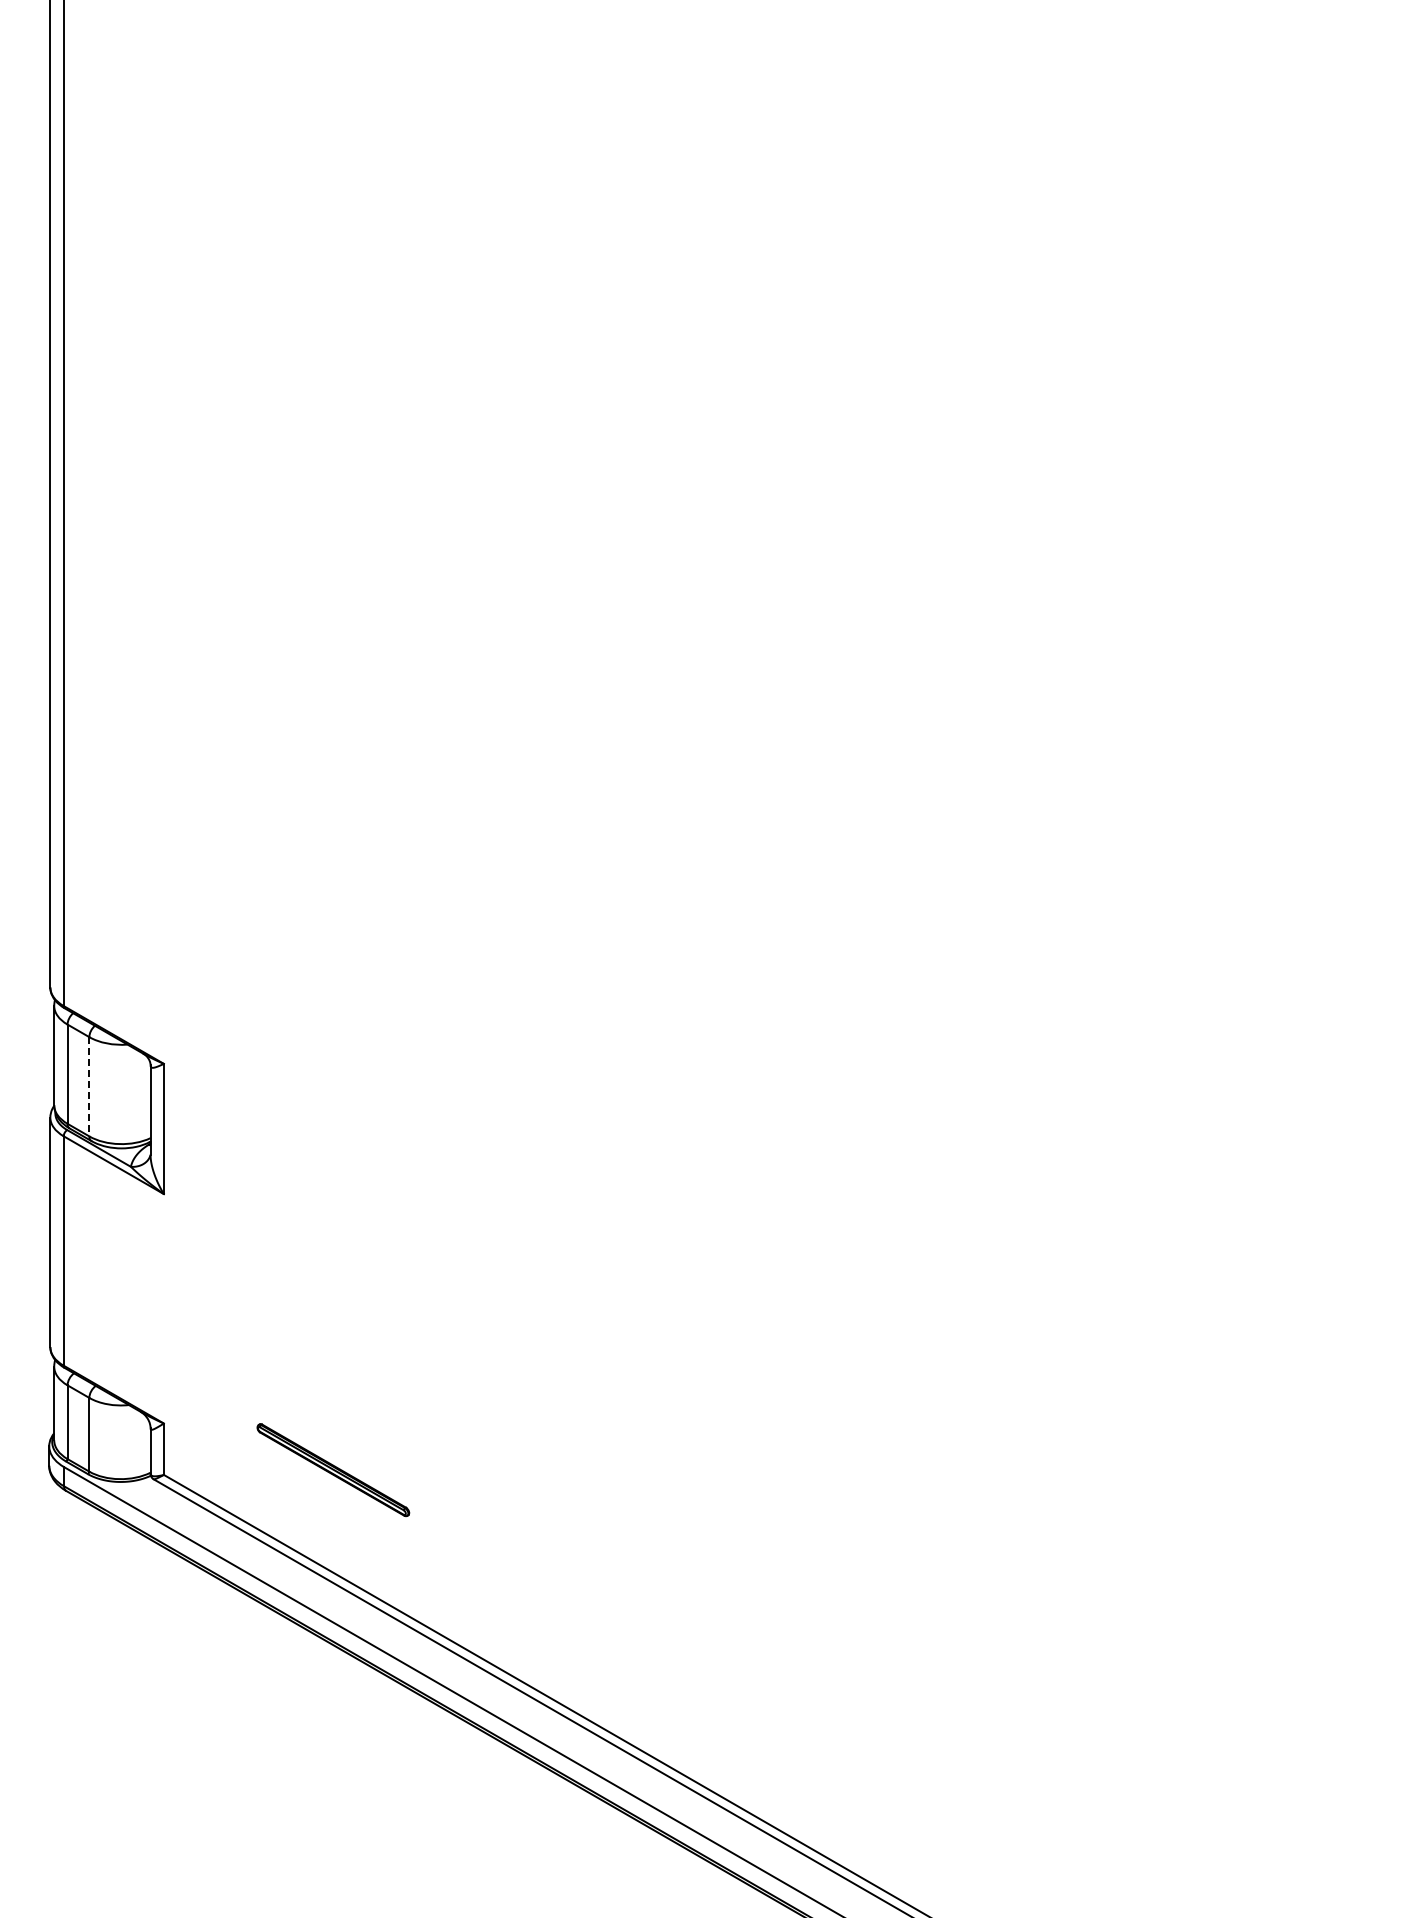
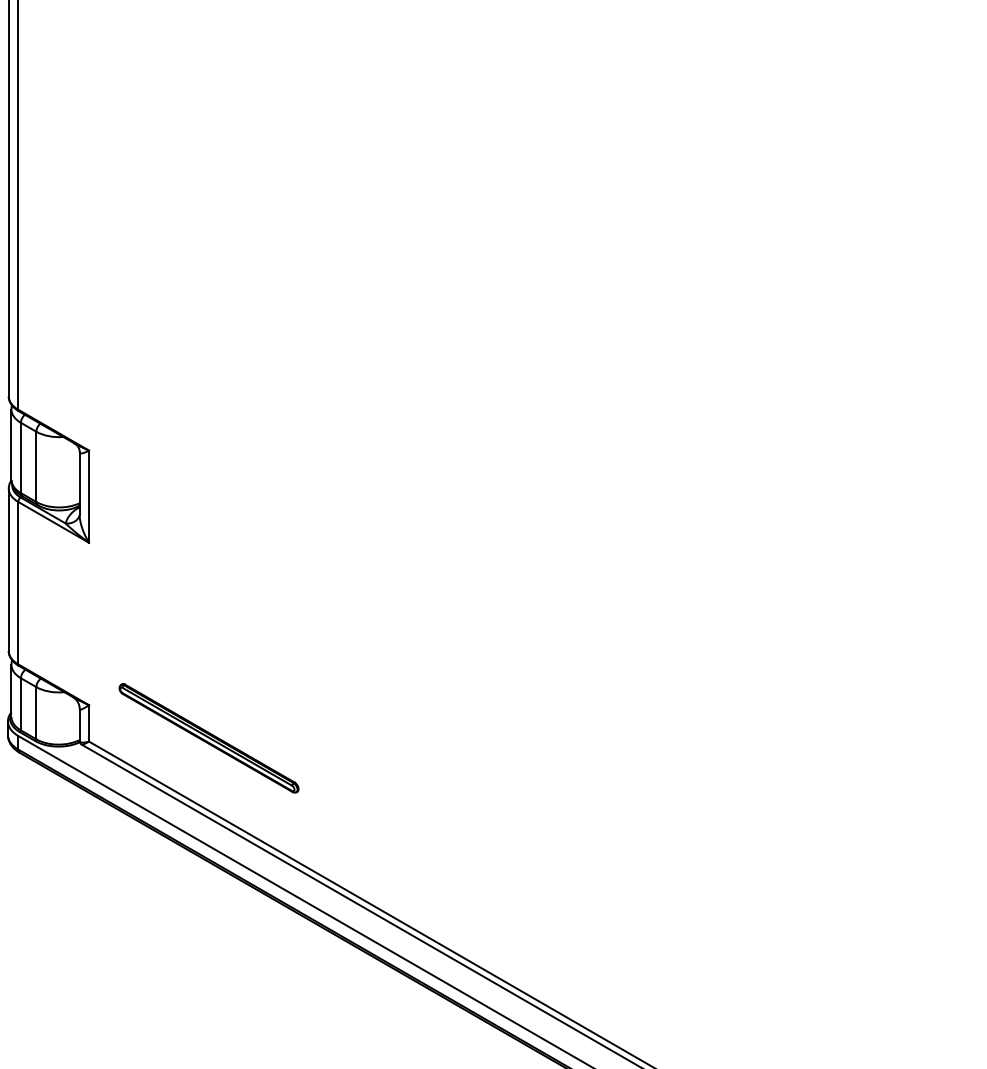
line: (89, 1086) -> (36, 466), dashed -> solid
part: (333, 1469) -> (209, 737), size x1.67

